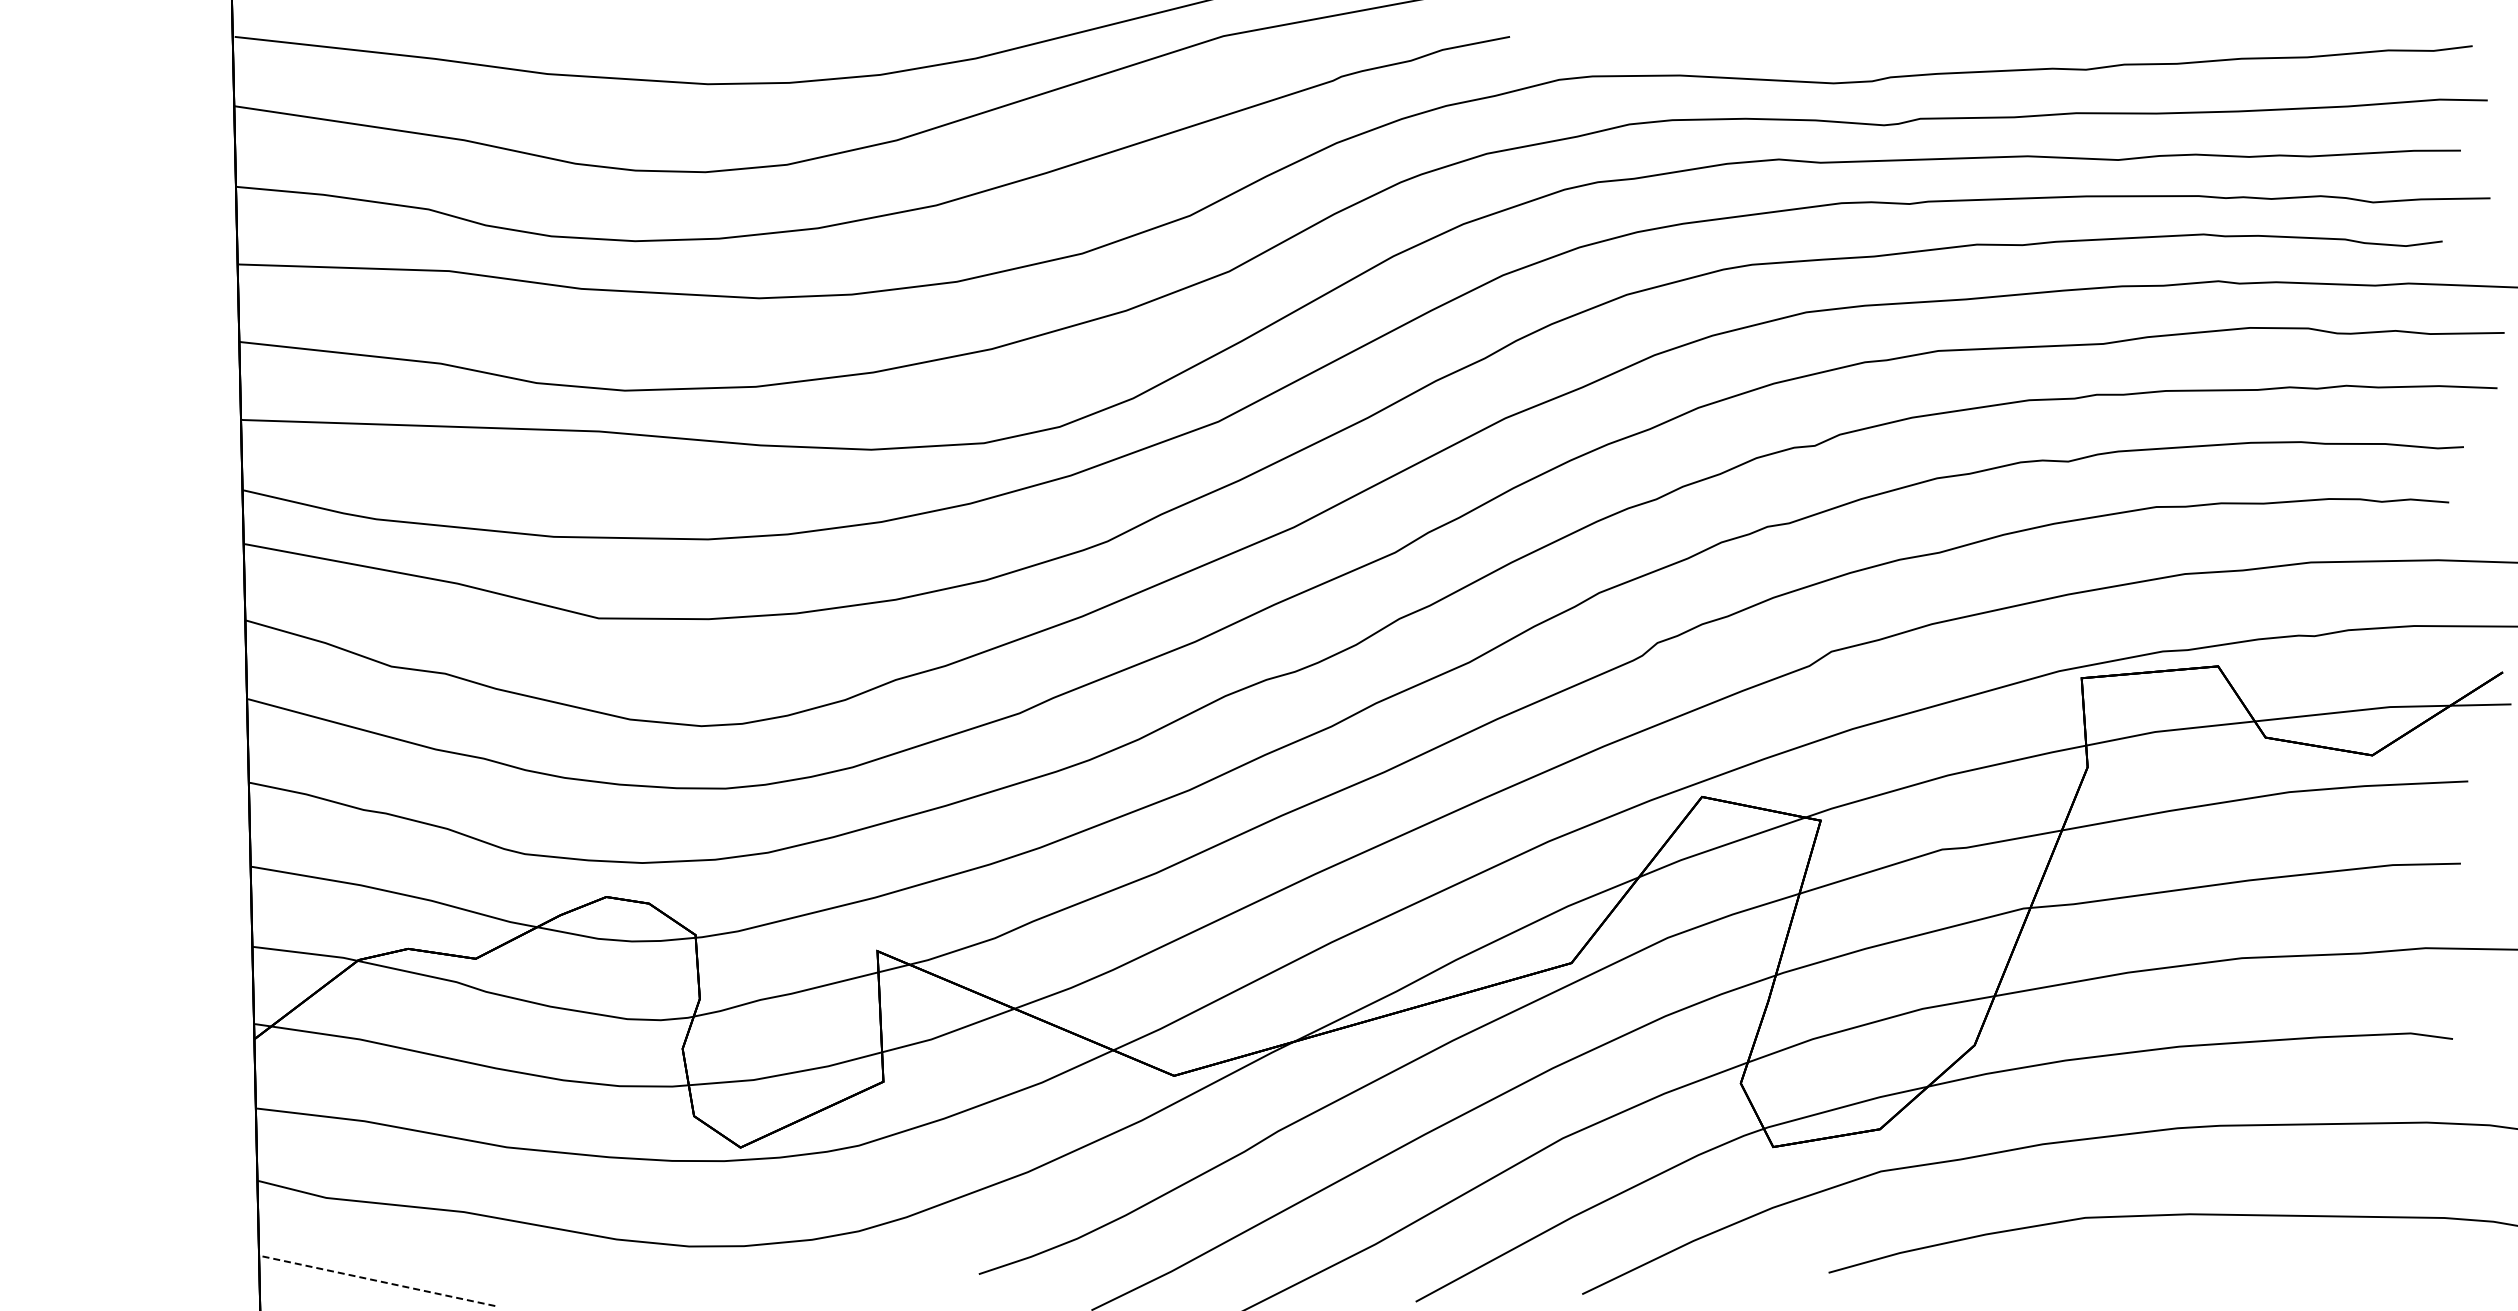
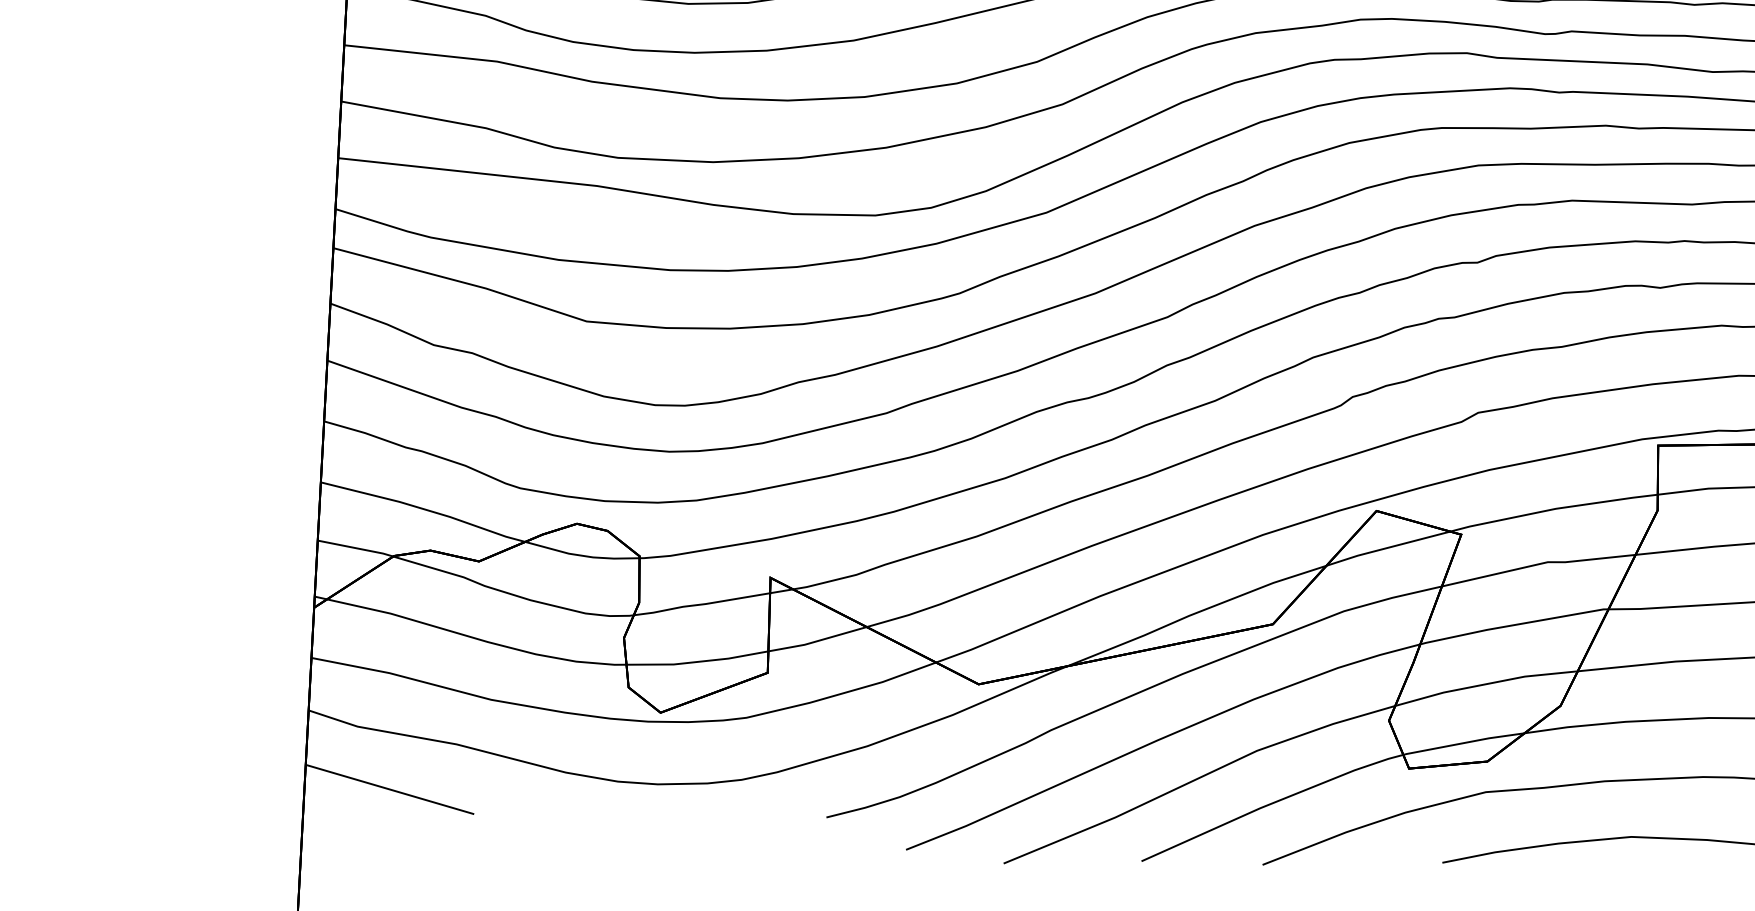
line: (376, 1280) -> (389, 789), dashed -> solid

